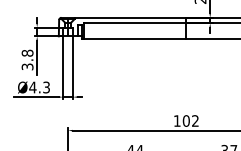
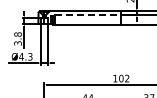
line: (135, 24) -> (88, 15), solid -> dashed

